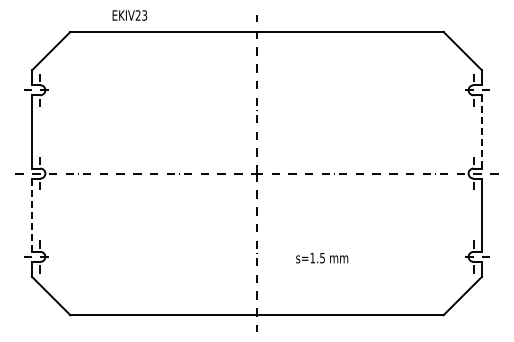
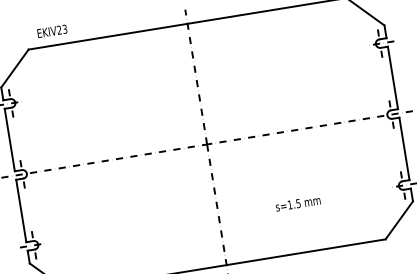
text: (129, 15) -> (52, 31), moved
line: (481, 131) -> (392, 77), dashed -> solid
line: (32, 215) -> (21, 211), dashed -> solid
text: (322, 258) -> (298, 203), moved

